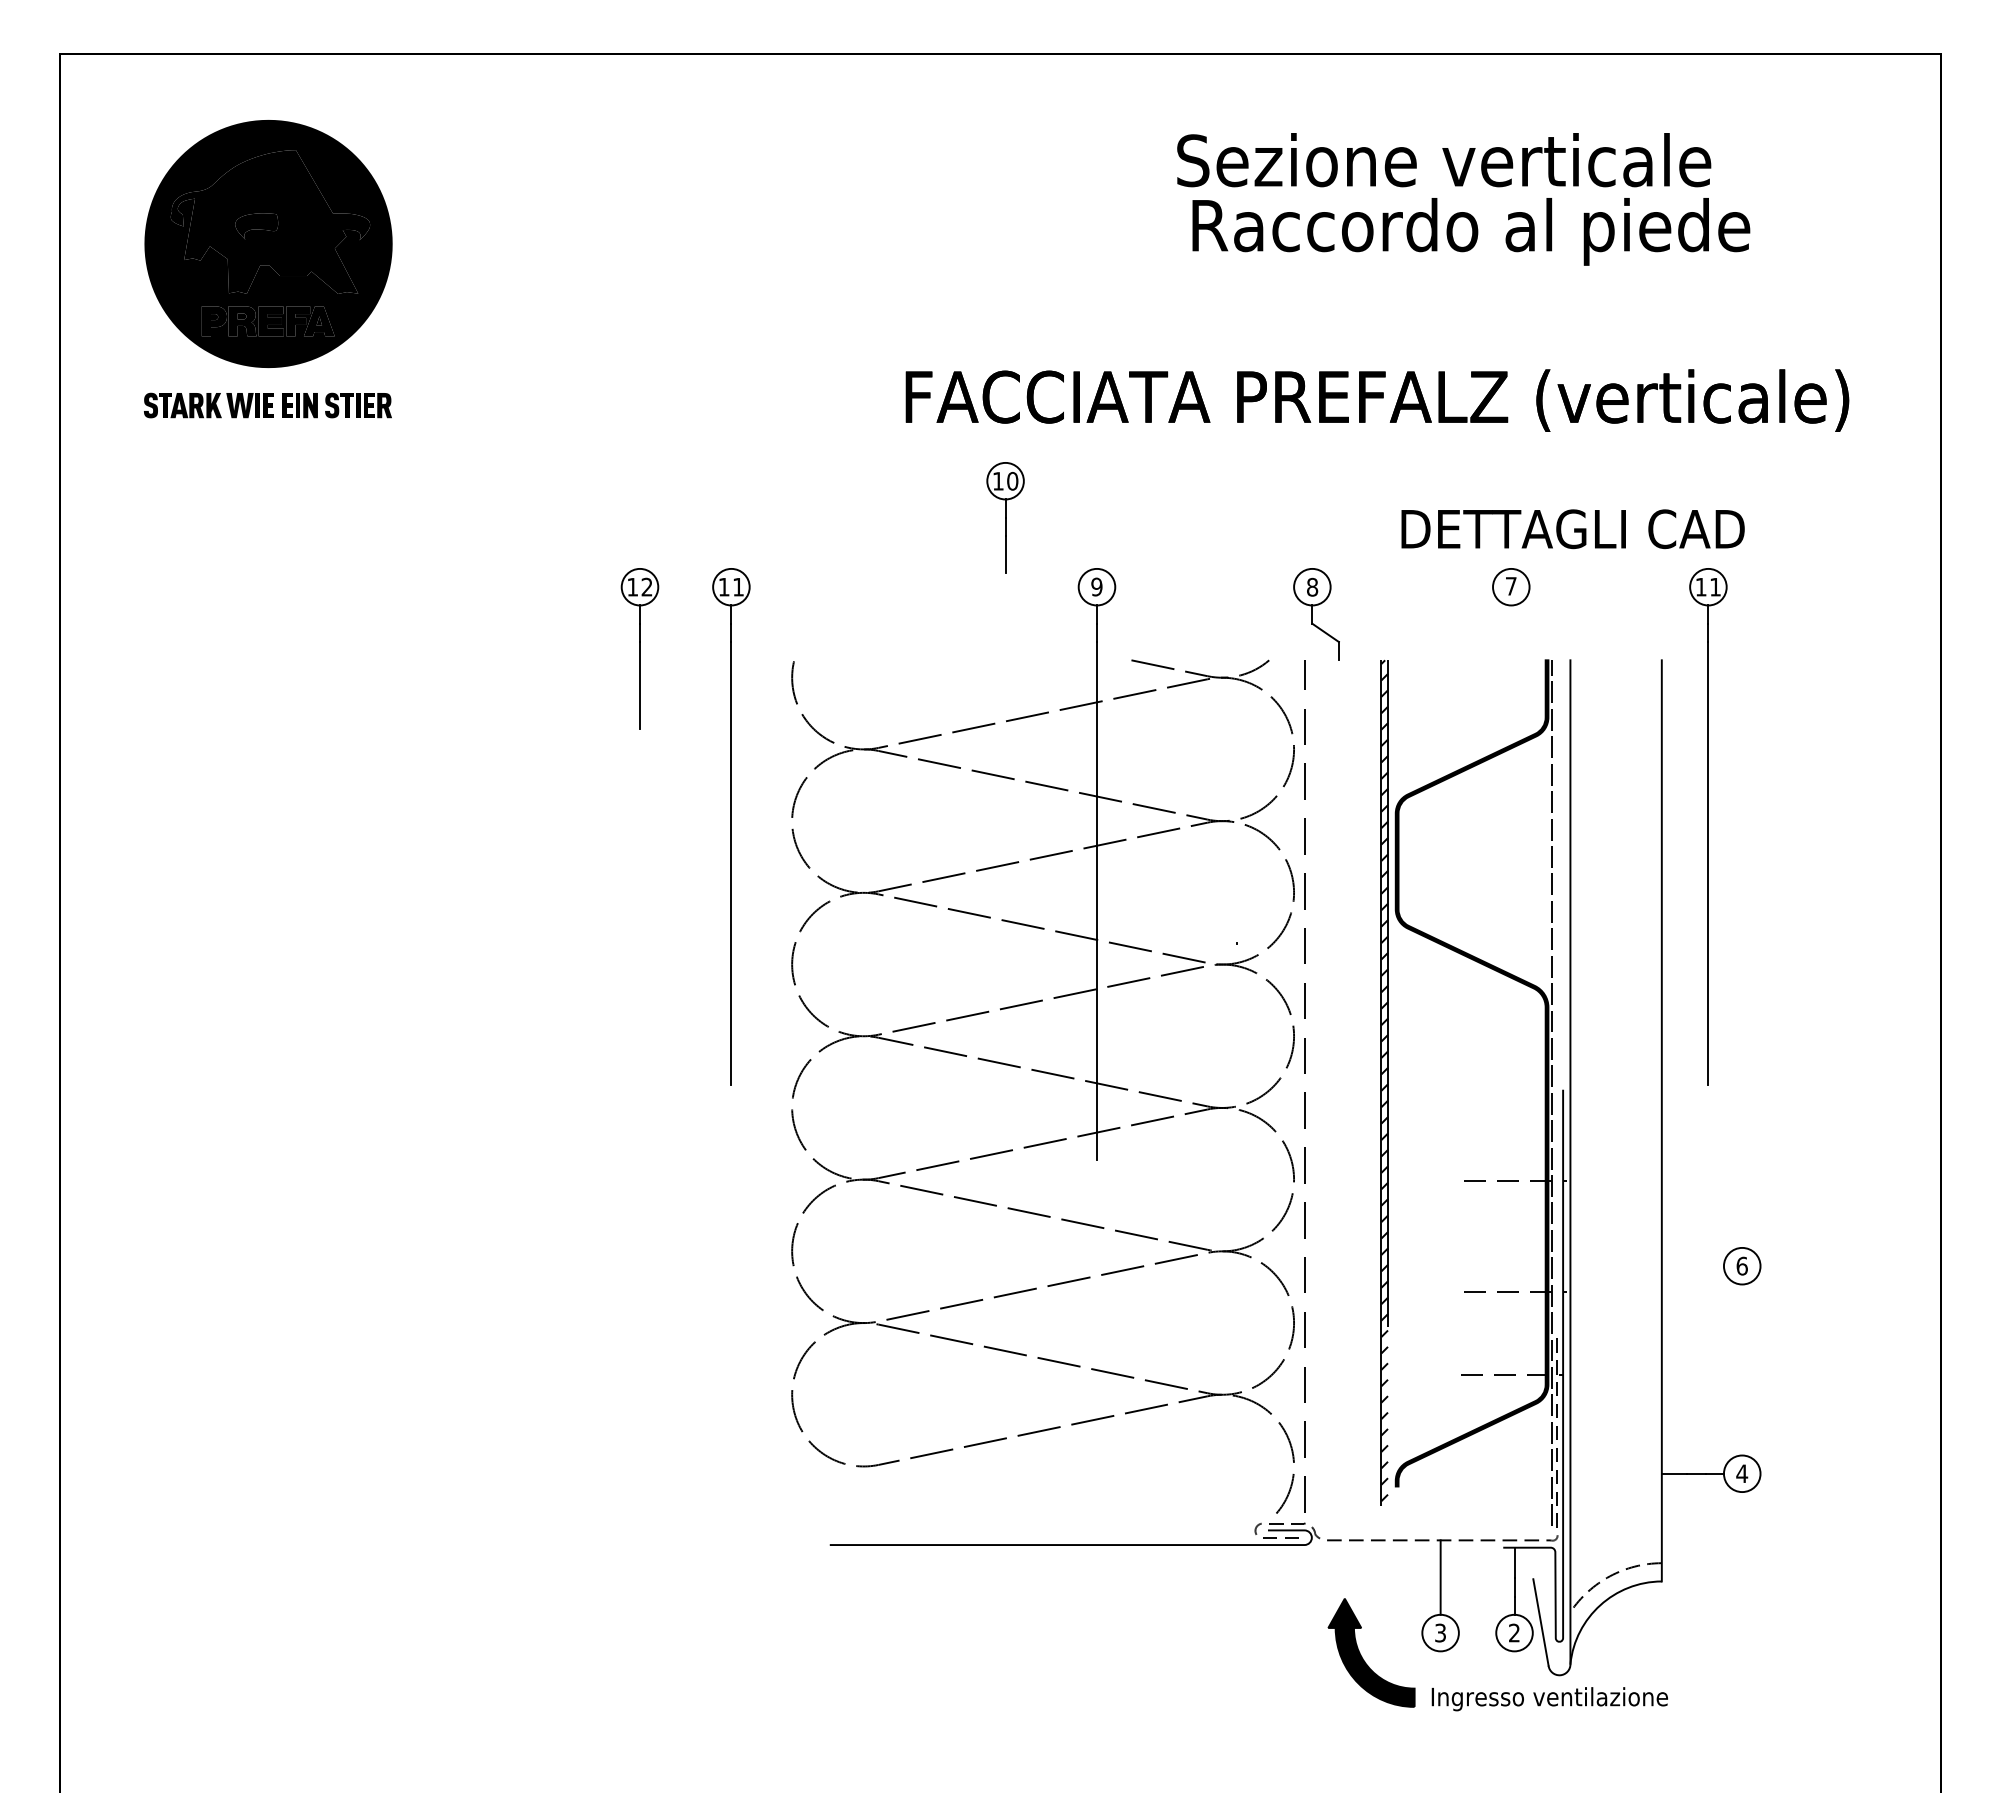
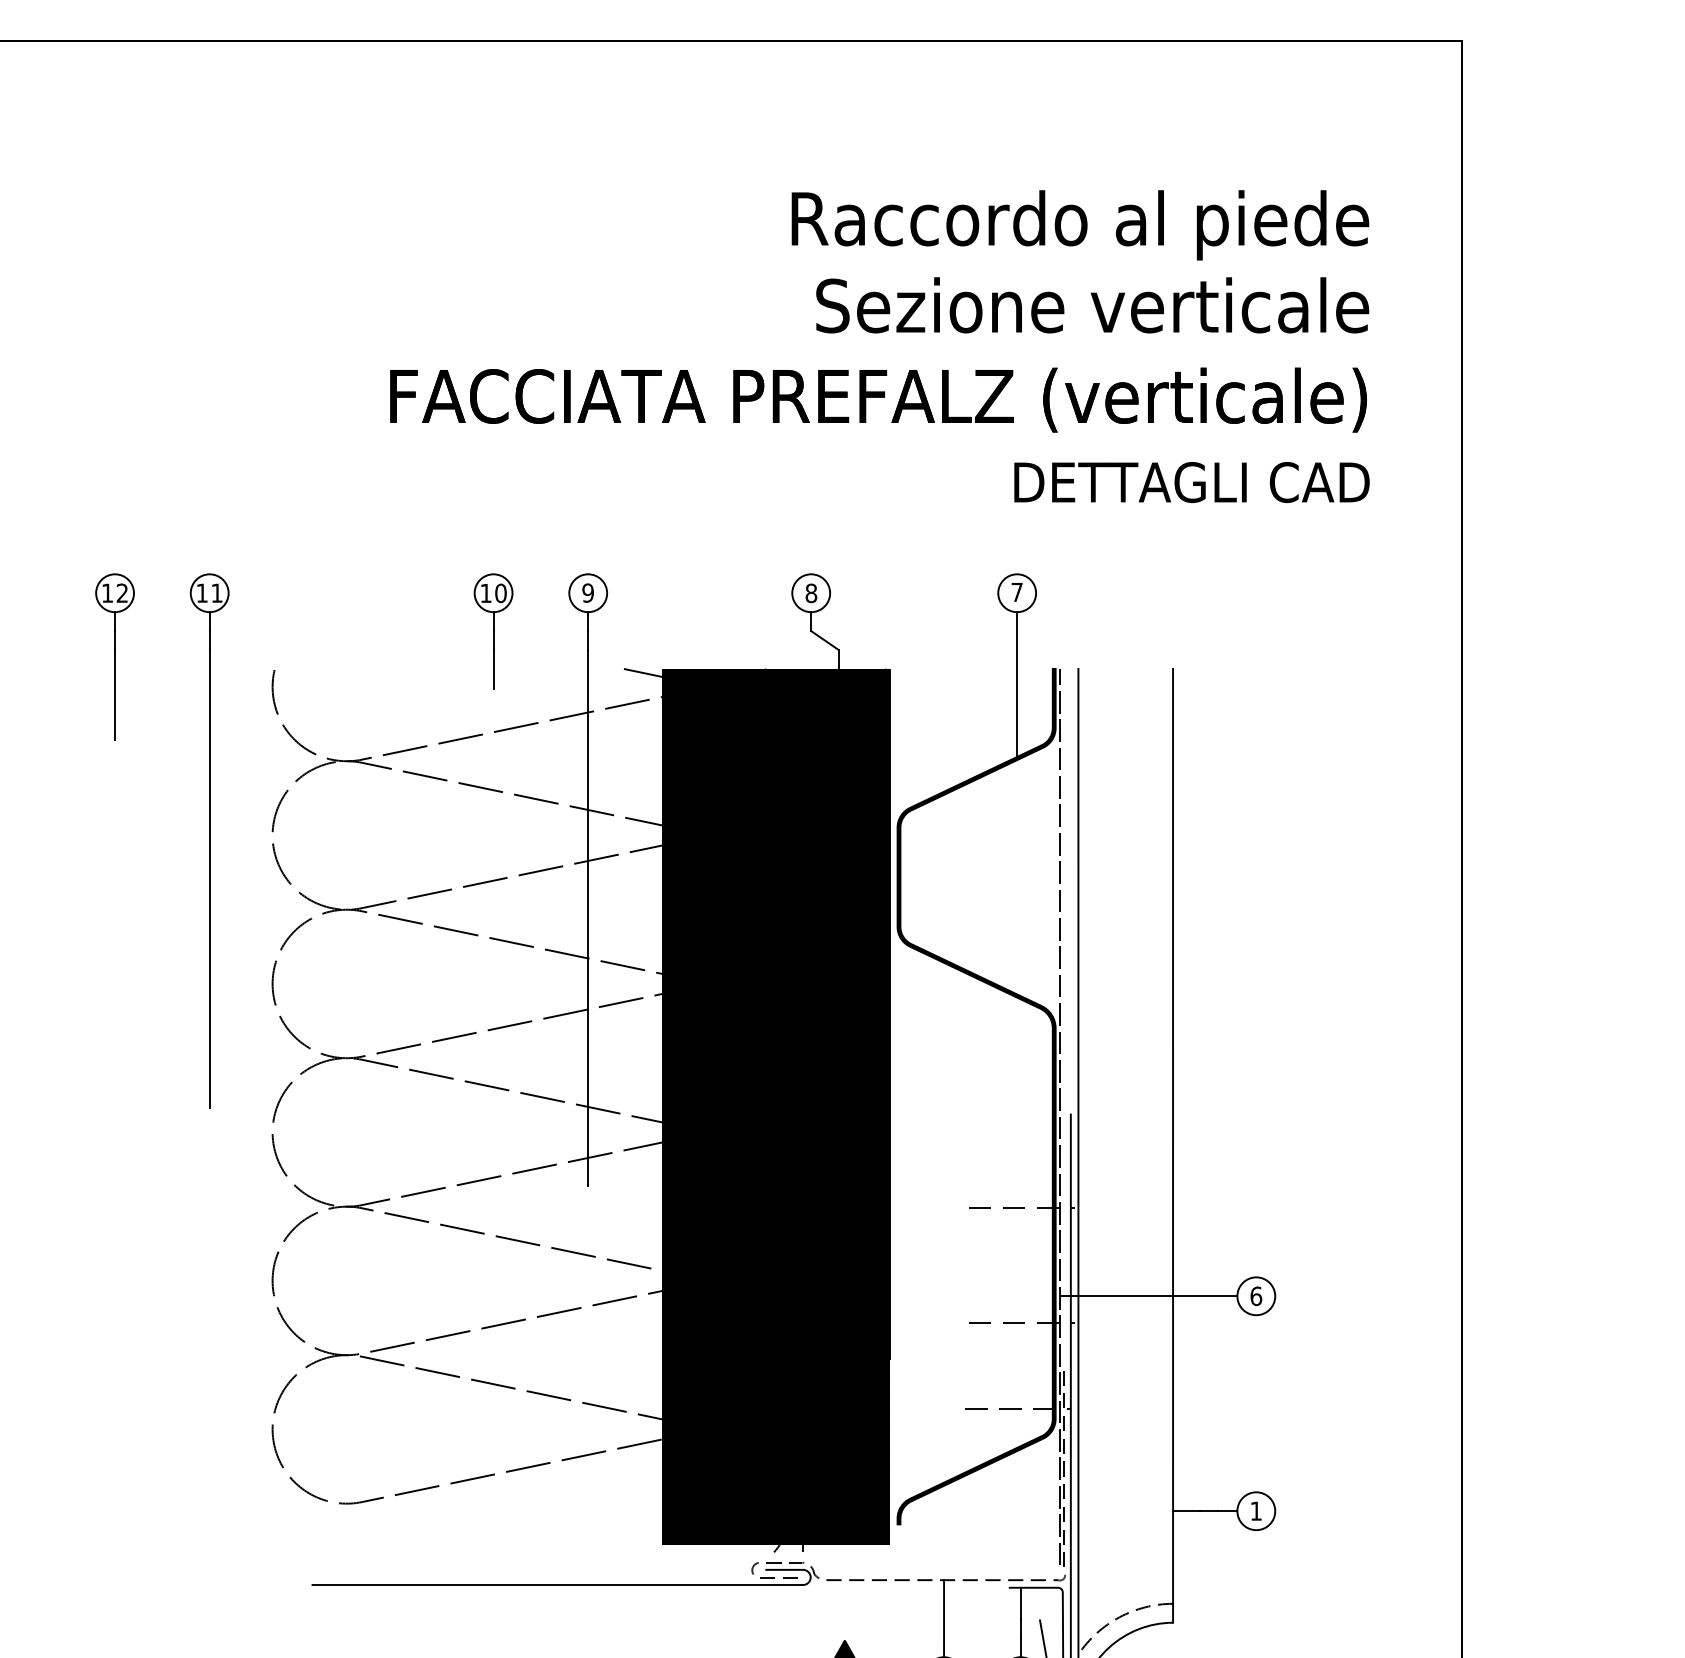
text: (1444, 160) -> (1092, 305), moved
text: (1471, 231) -> (1080, 224), moved
part: (1005, 517) -> (493, 630), moved
text: (1572, 529) -> (1191, 482), moved
line: (1511, 674) -> (1017, 683), added
part: (1708, 826) -> (1221, 841), removed
fill: (1278, 1083) -> (776, 1107), added
line: (1637, 1266) -> (1147, 1296), added
text: (1742, 1473) -> (1256, 1510), 4 -> 1

